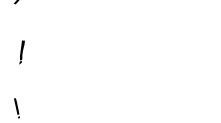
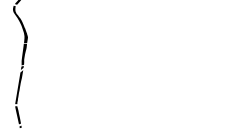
fill: (18, 22) -> (20, 24), added
fill: (17, 80) -> (19, 87), added

